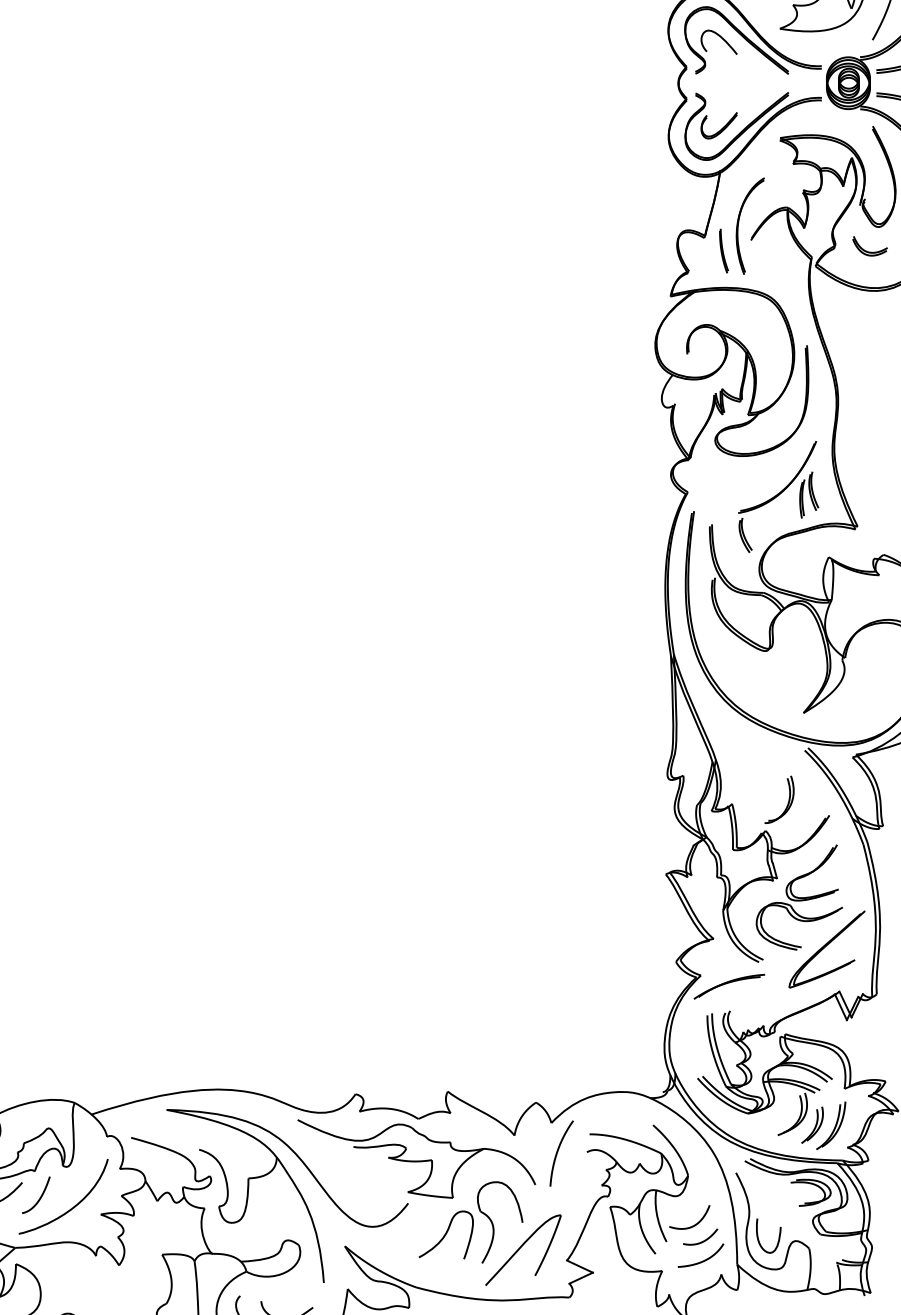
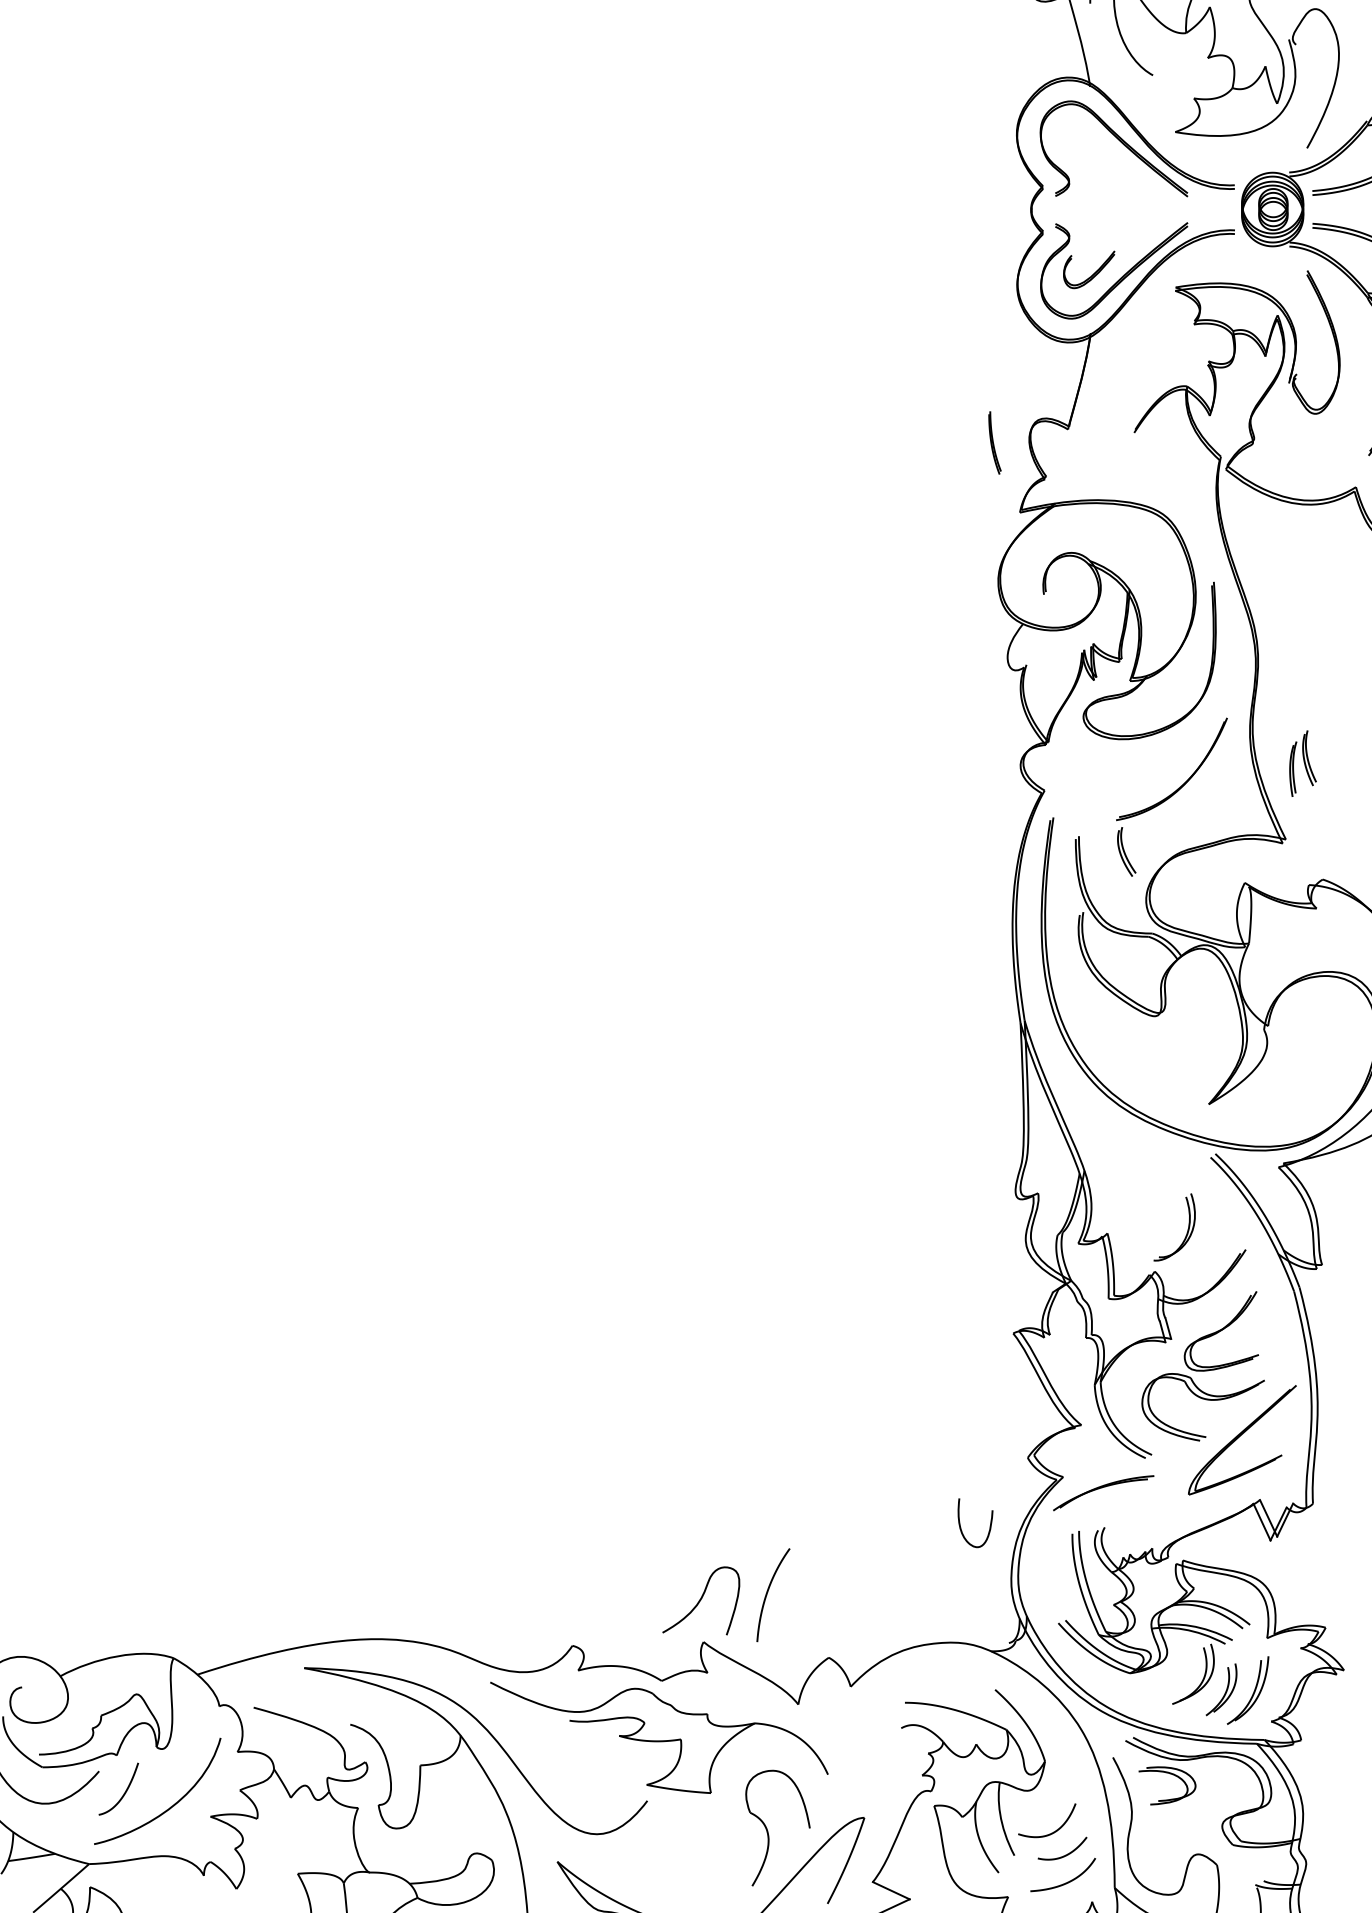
curve: (720, 38) -> (1091, 145), removed
part: (738, 226) -> (1116, 412), removed
part: (723, 250) -> (994, 442), moved
part: (868, 251) -> (1301, 448), removed
part: (808, 494) -> (1302, 763), moved
curve: (558, 1151) -> (768, 1592), moved
part: (813, 1184) -> (1170, 1774), moved
curve: (446, 1234) -> (701, 1600), moved
curve: (778, 1238) -> (989, 1526), moved

